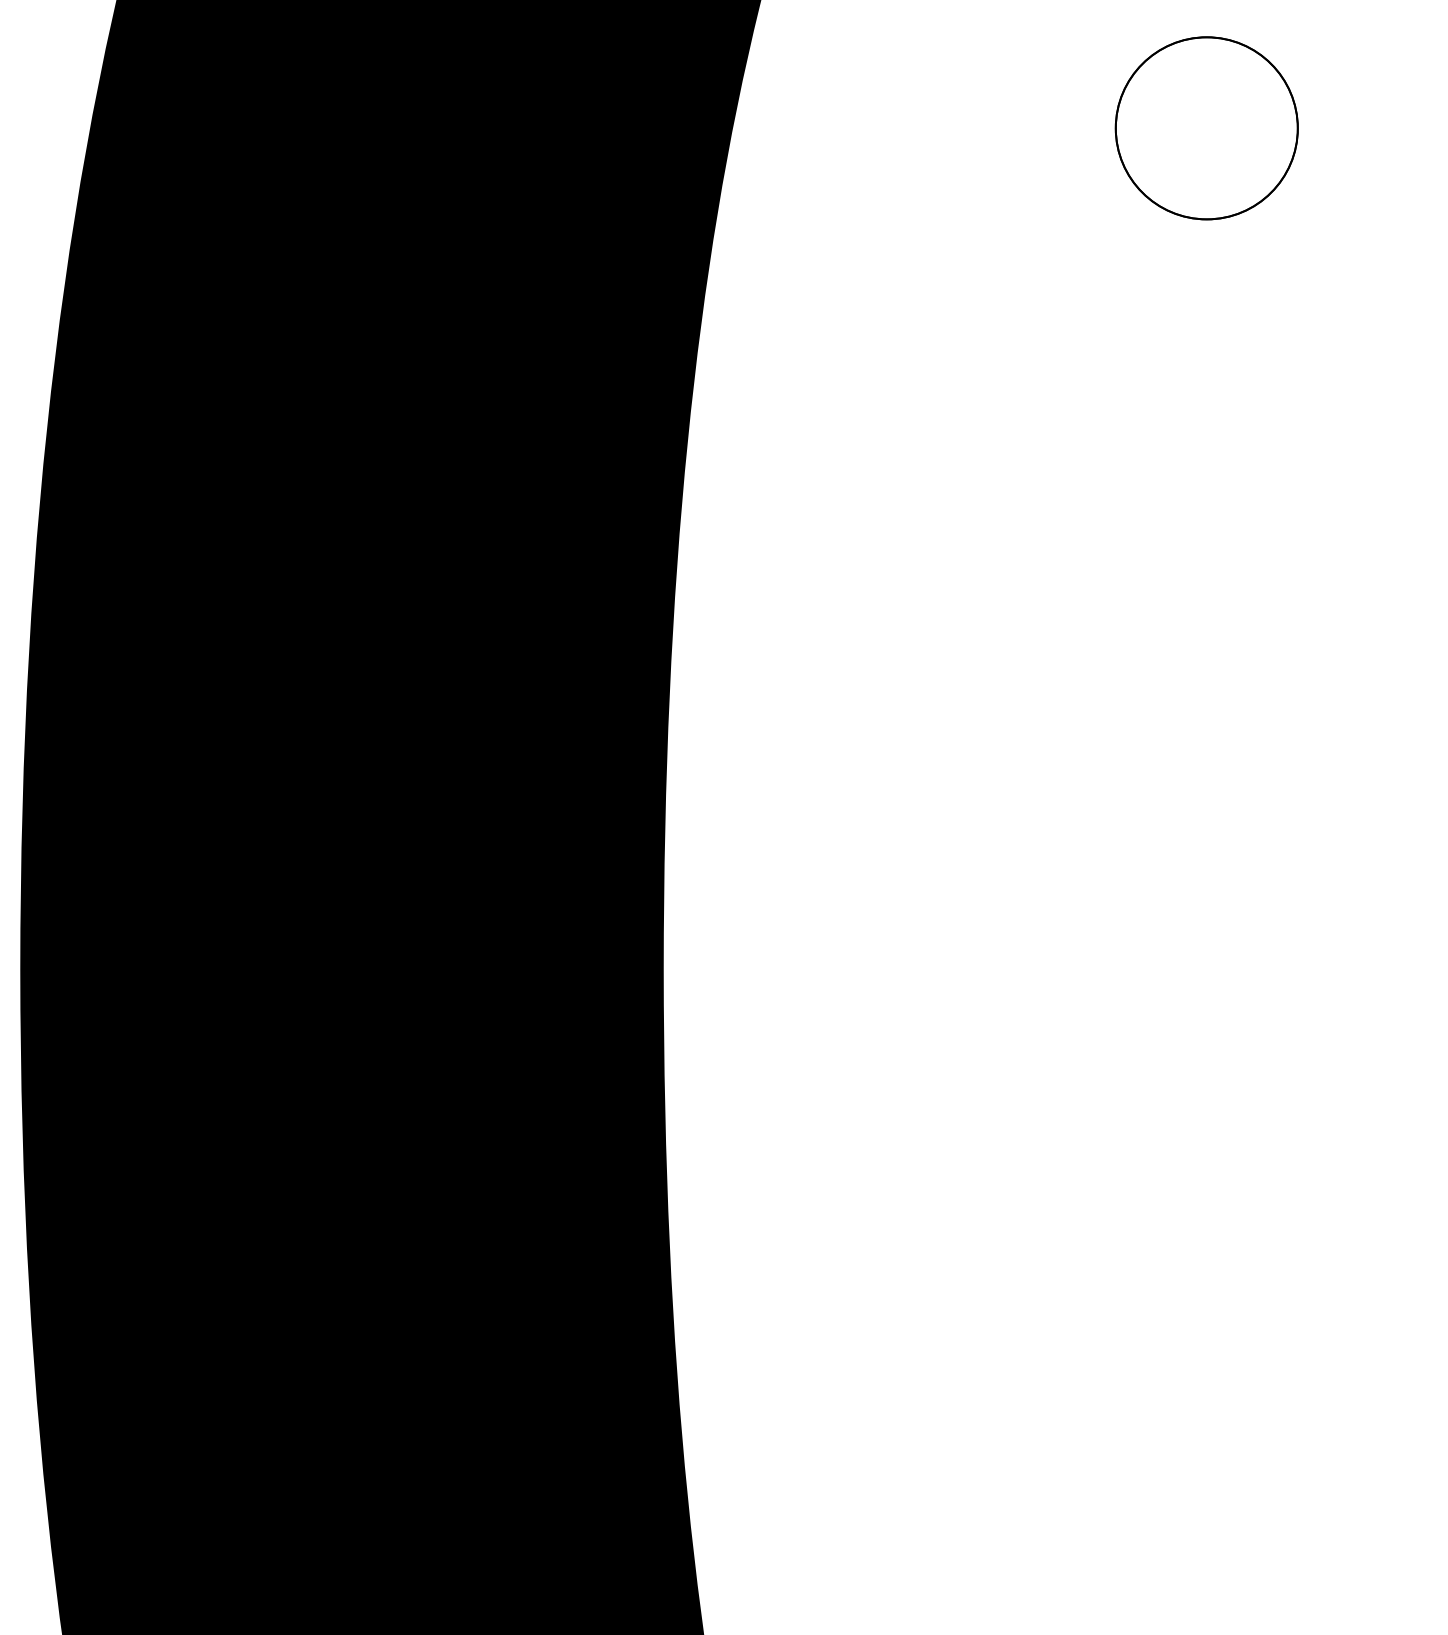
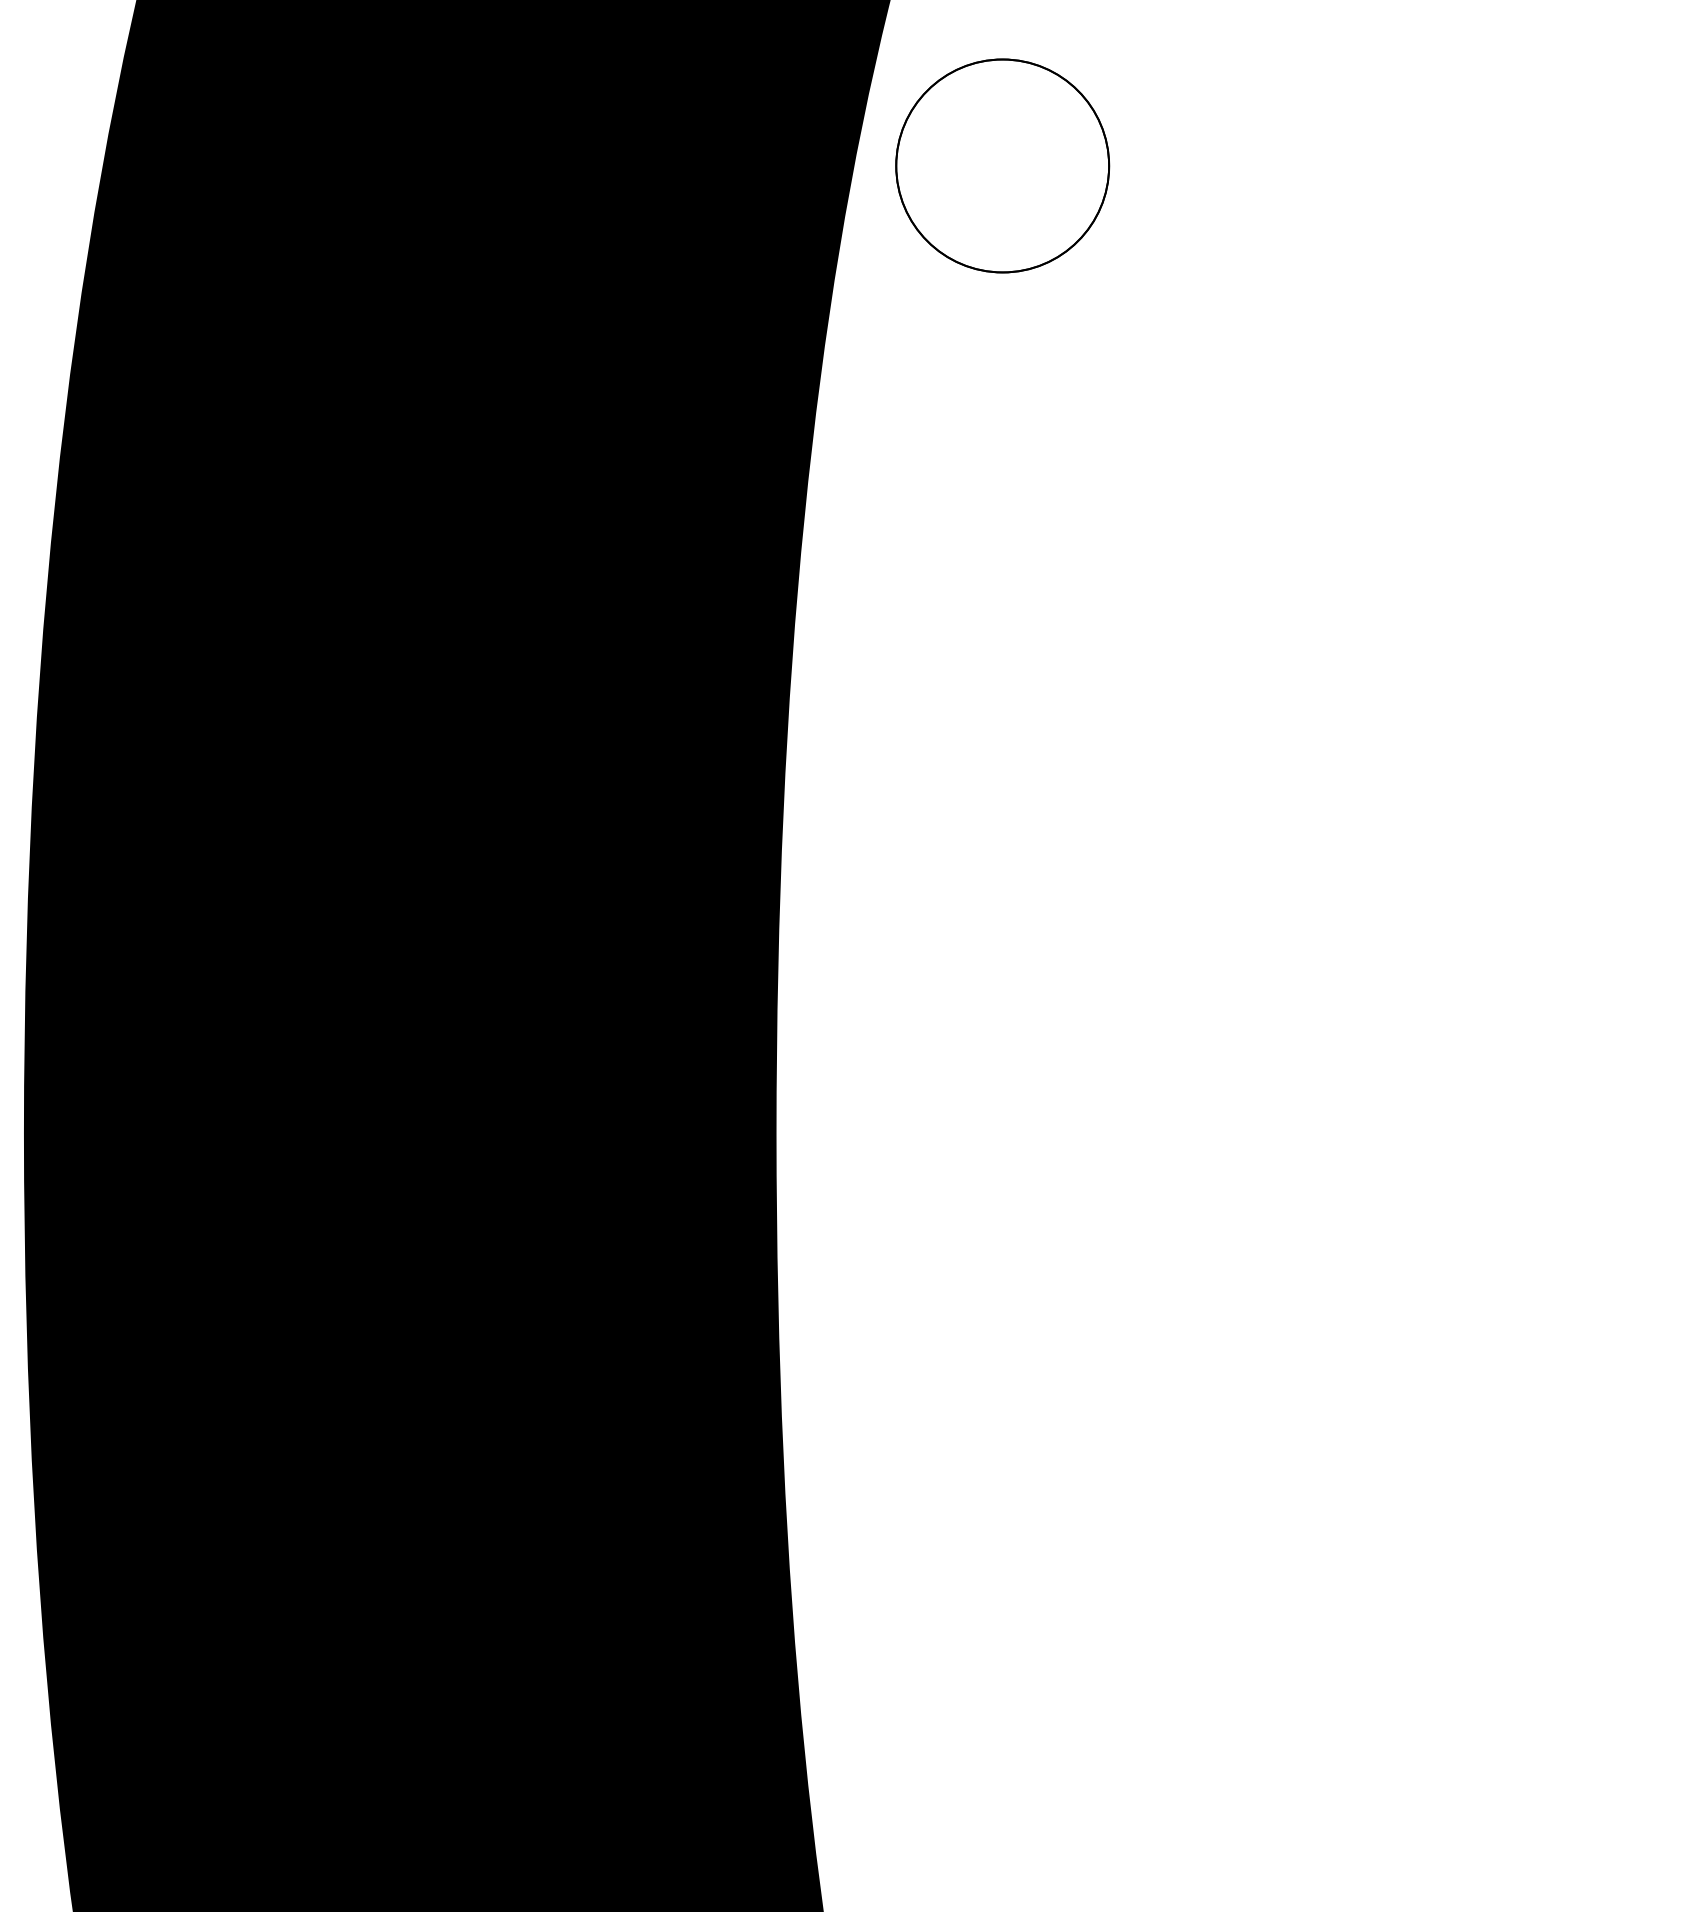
part: (1206, 127) -> (1002, 165), moved

